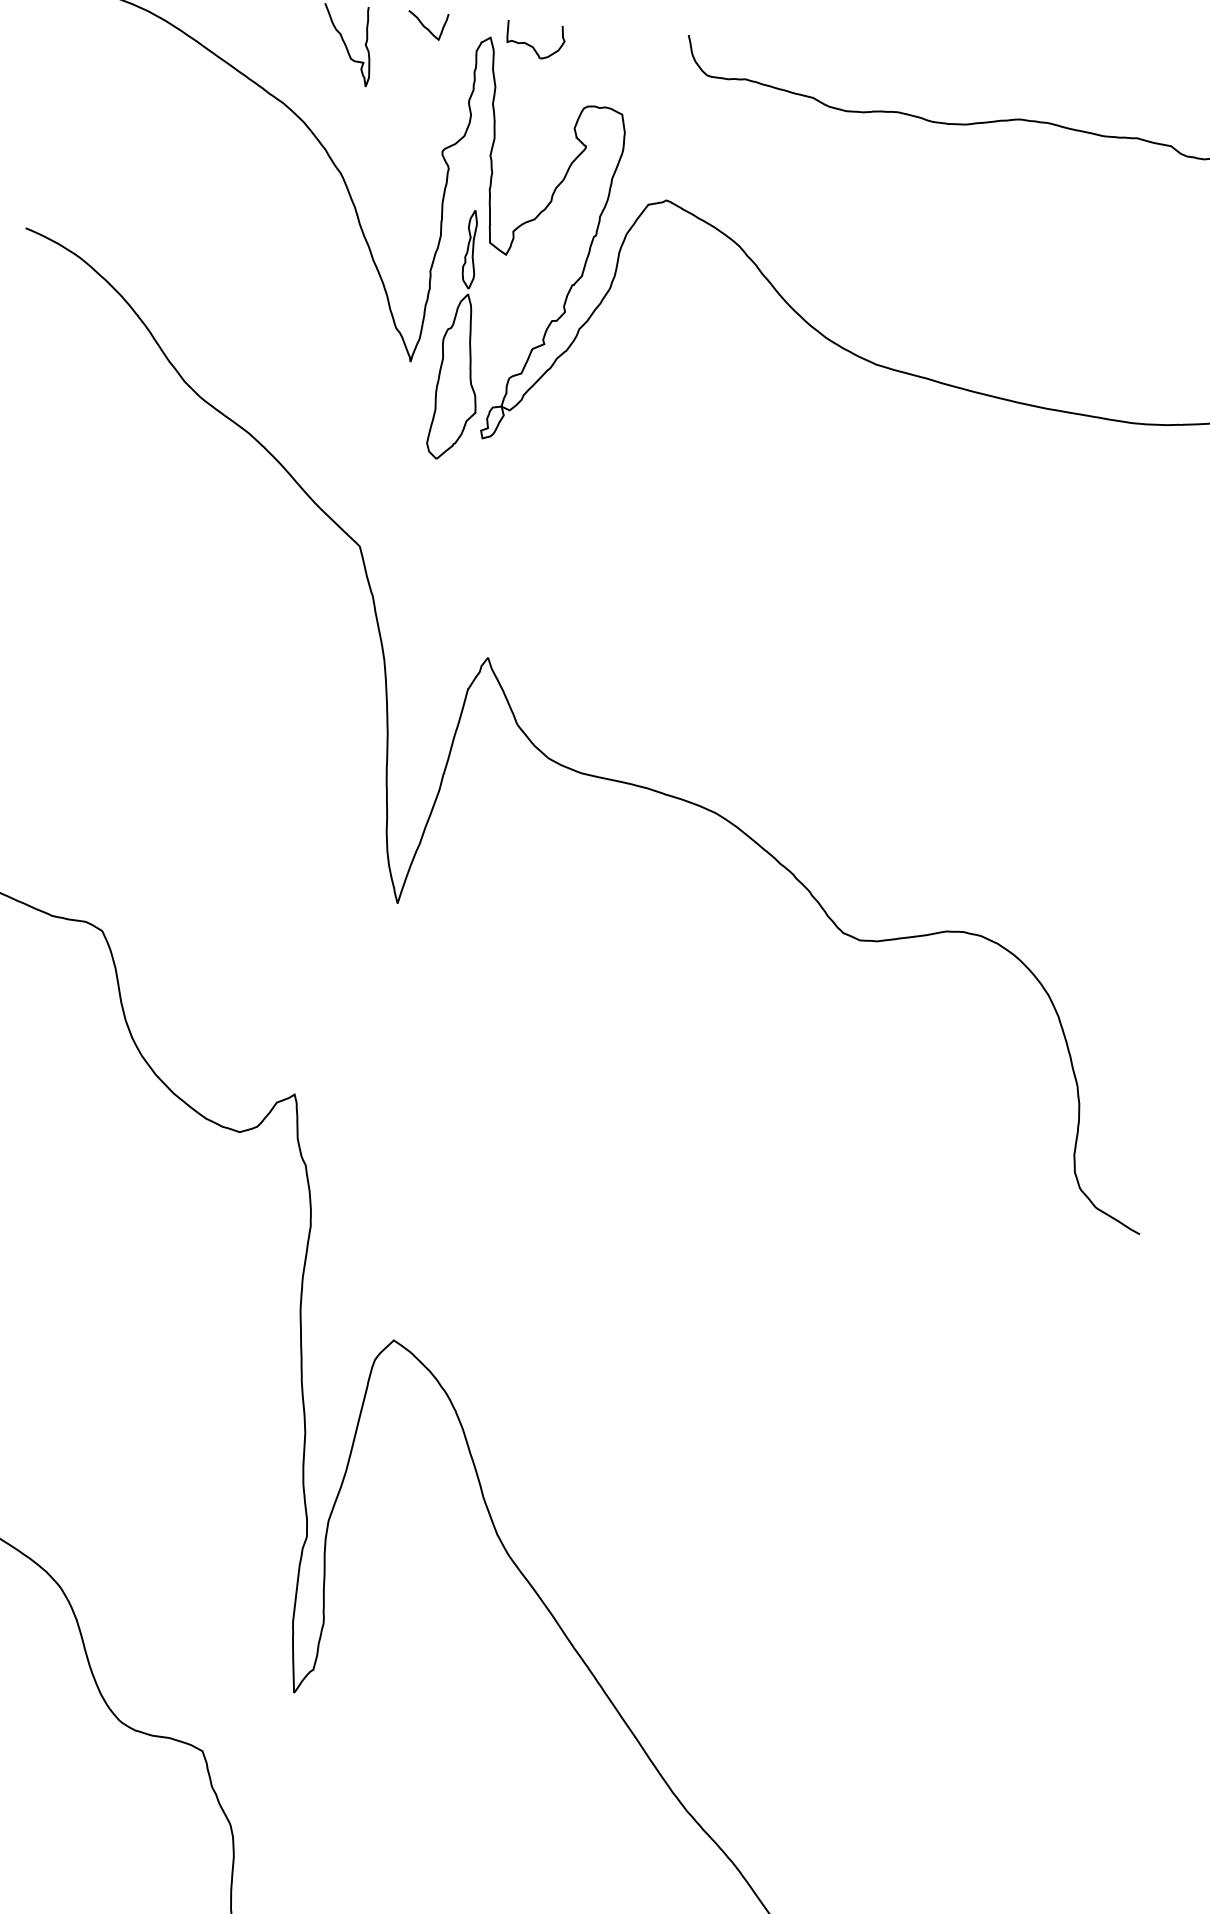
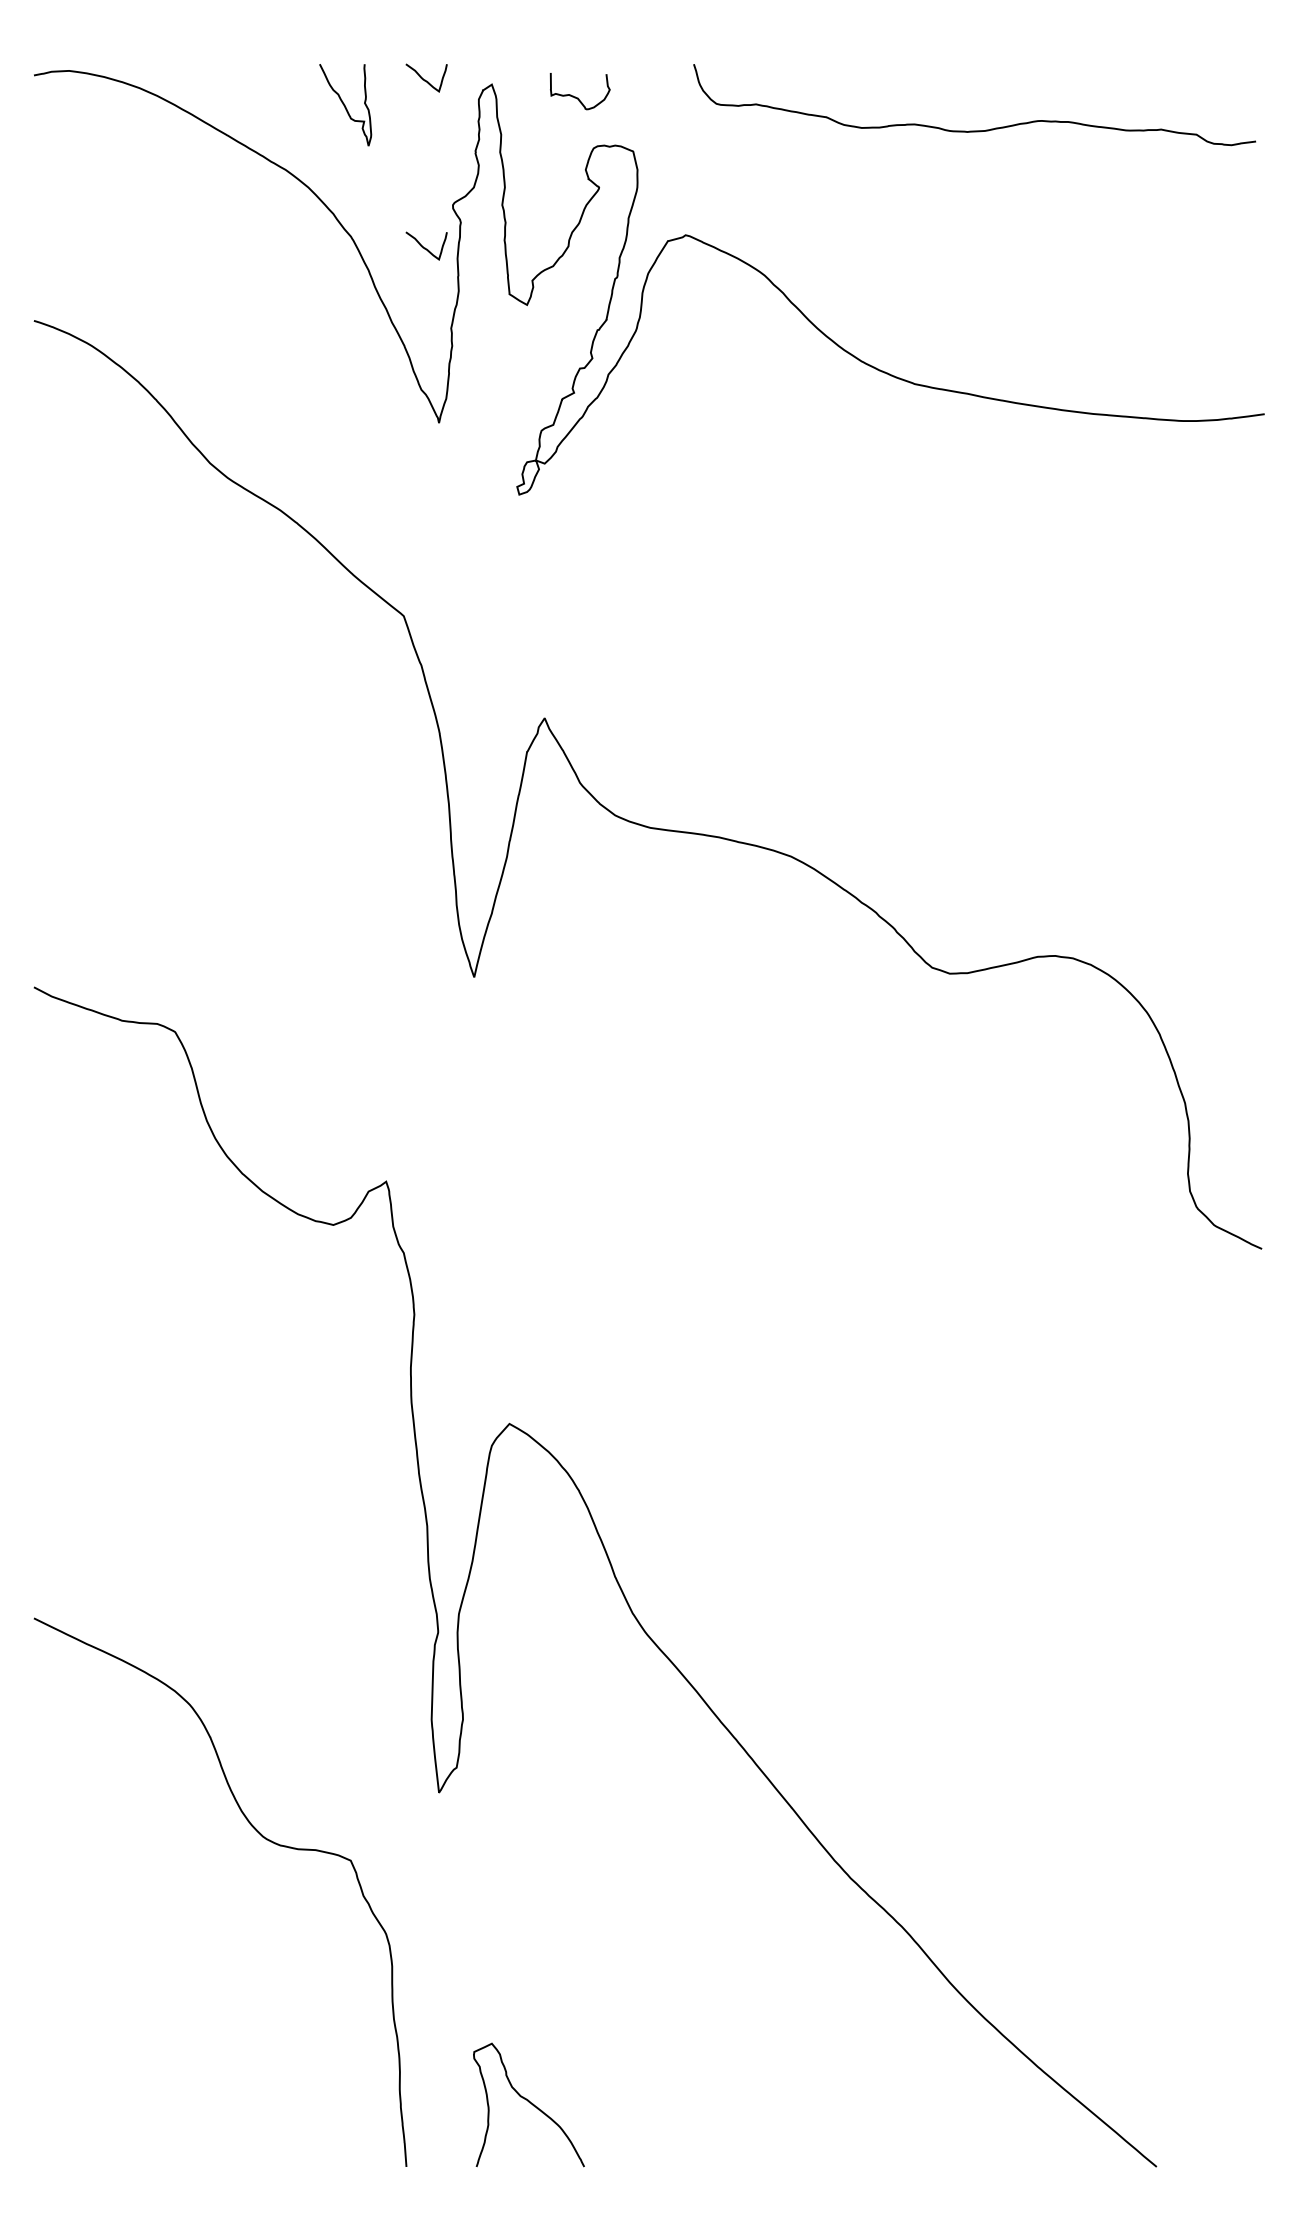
curve: (533, 46) -> (578, 97), moved
curve: (412, 190) -> (425, 247), added
part: (459, 335) -> (486, 391), removed

